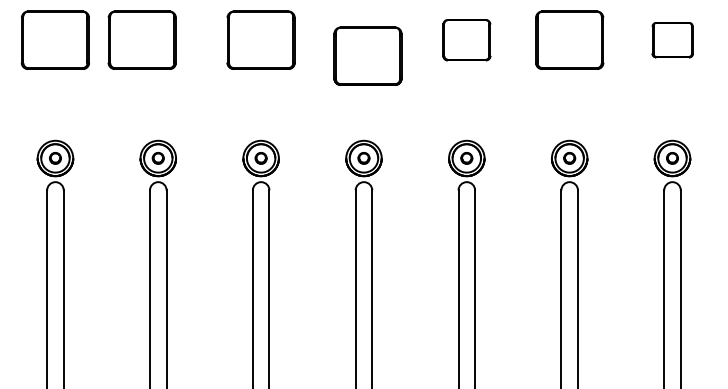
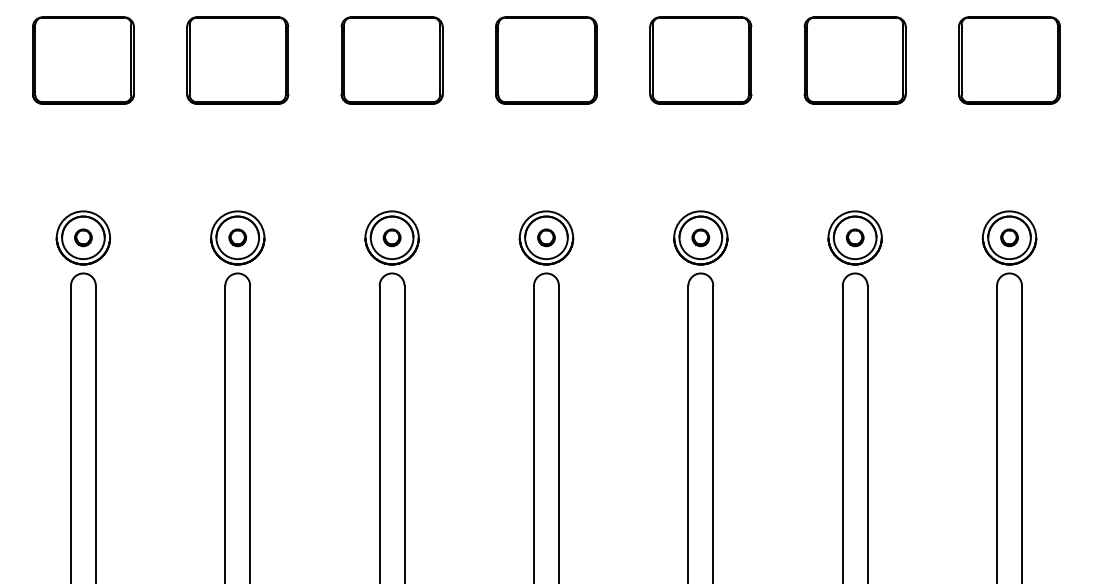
part: (141, 39) -> (236, 59), moved
part: (466, 39) -> (700, 59), size x1.43
part: (672, 39) -> (1009, 59), size x1.67
part: (367, 55) -> (545, 59), moved

